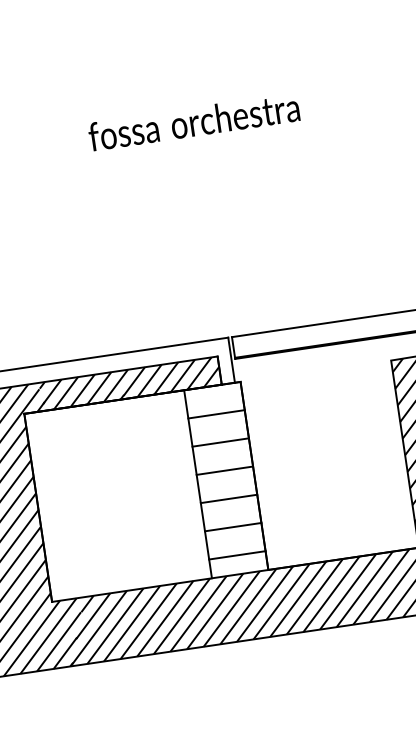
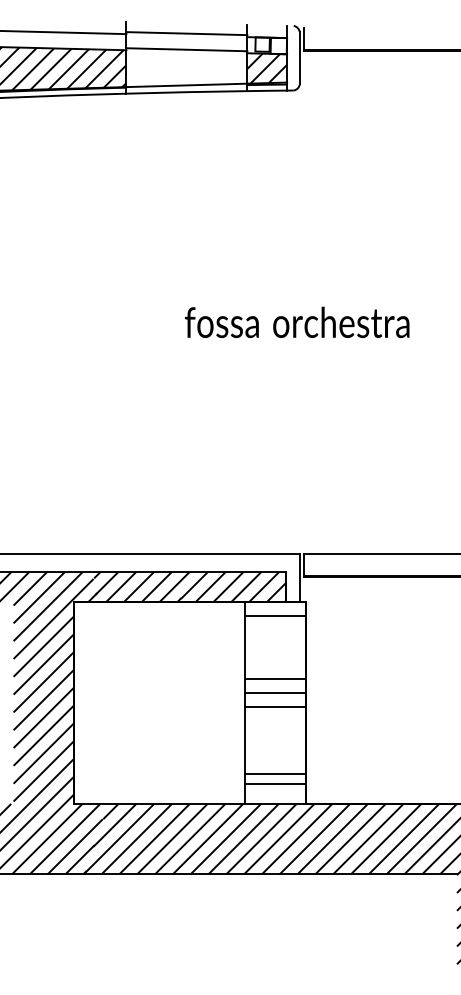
line: (216, 414) -> (275, 615), moved
line: (220, 442) -> (275, 678), moved
line: (228, 499) -> (275, 707), moved
line: (233, 527) -> (275, 773), moved

